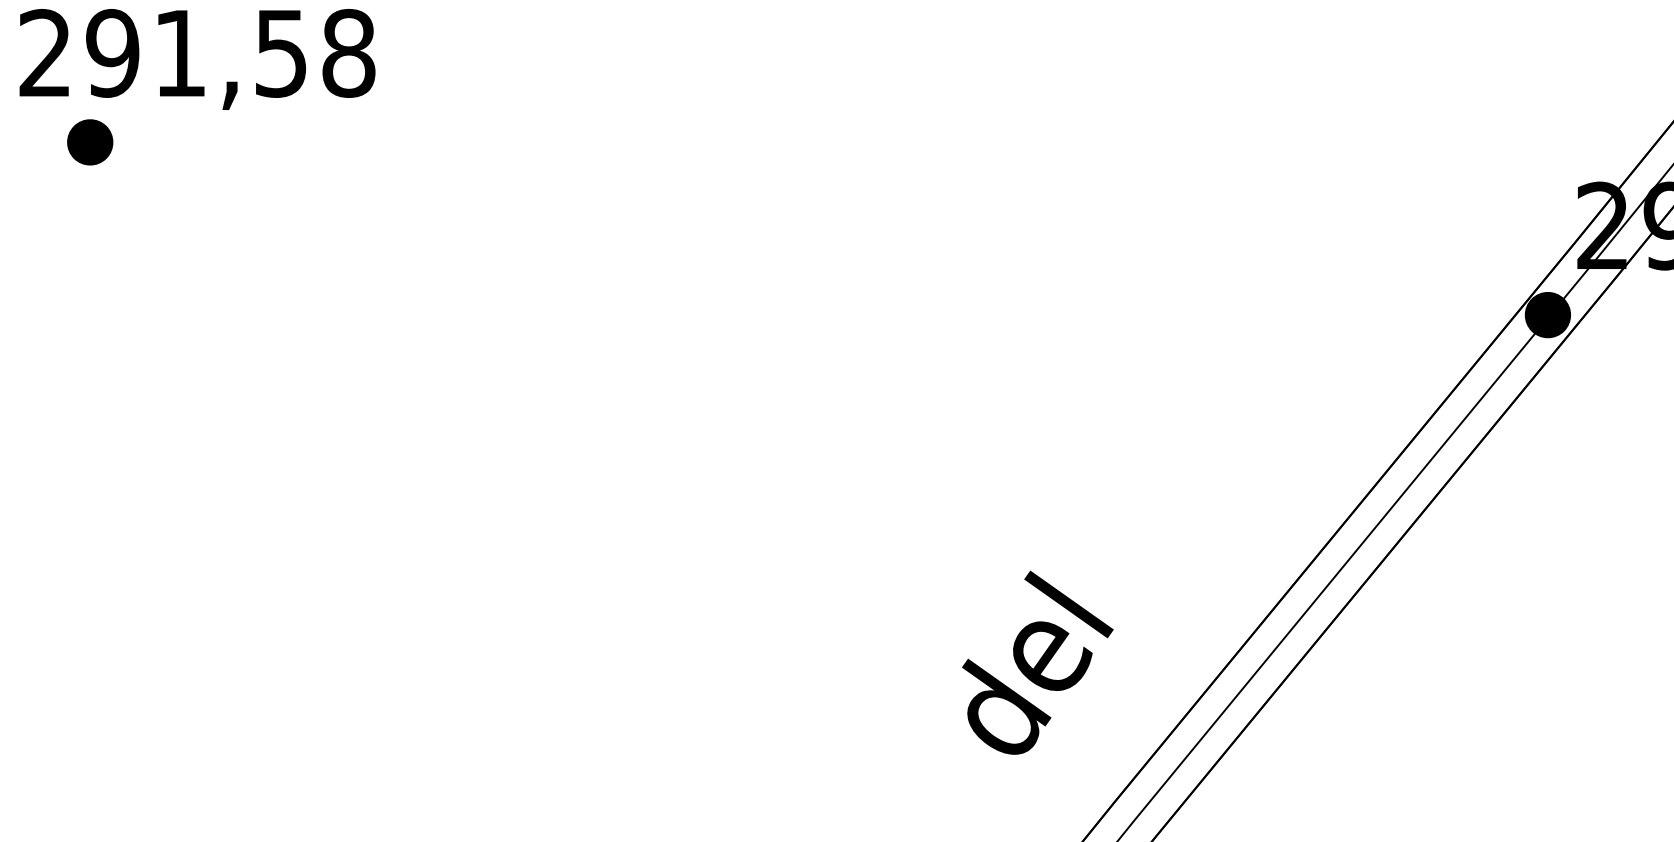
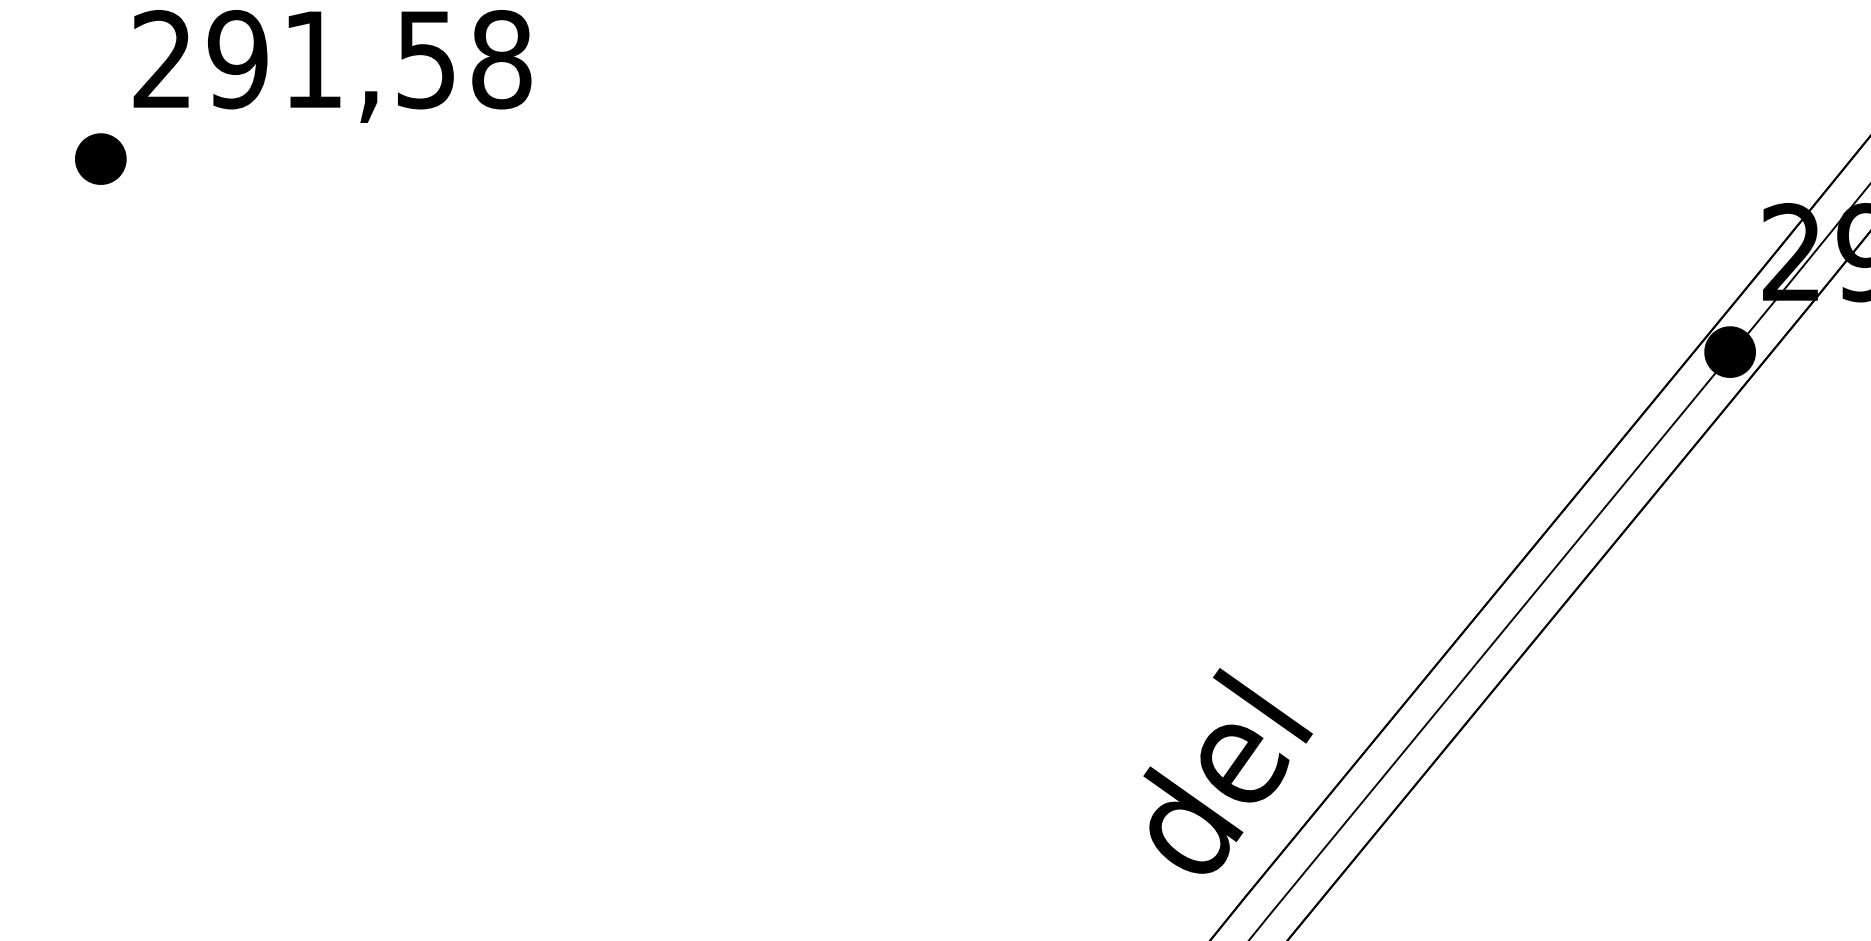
text: (197, 59) -> (332, 66), moved
text: (1037, 662) -> (1227, 770), moved

